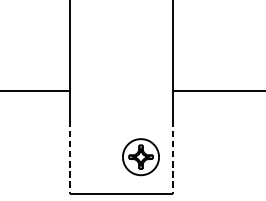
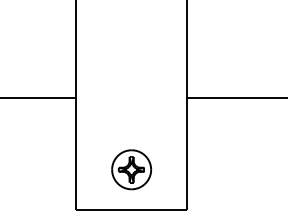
line: (69, 156) -> (75, 169), dashed -> solid
part: (140, 156) -> (131, 169), moved
line: (173, 156) -> (187, 169), dashed -> solid

